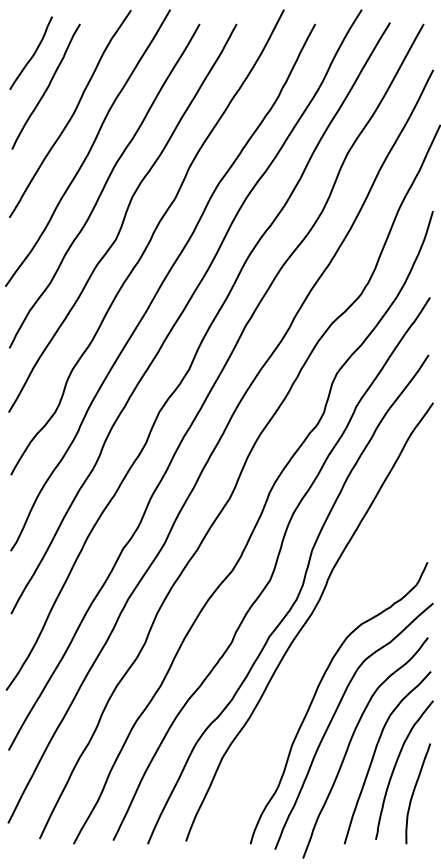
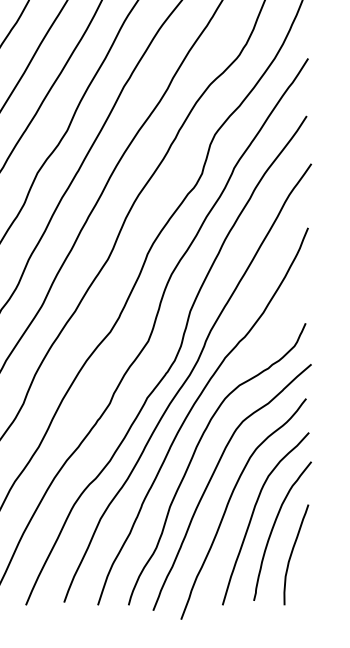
curve: (313, 649) -> (191, 410), added

